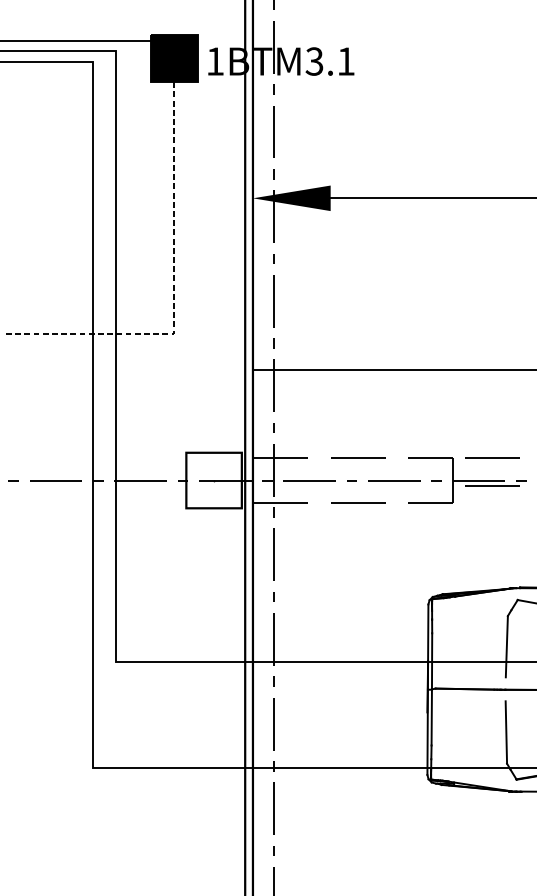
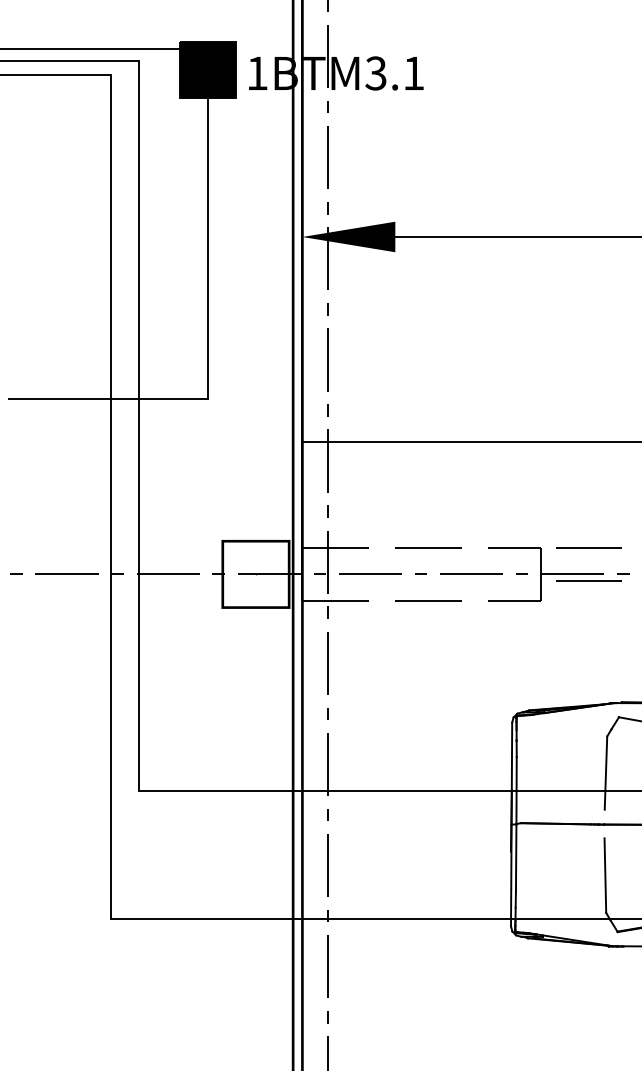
line: (174, 293) -> (208, 350), dashed -> solid

